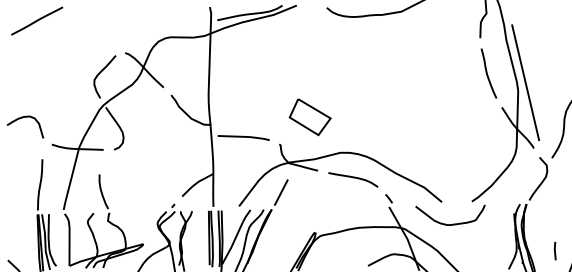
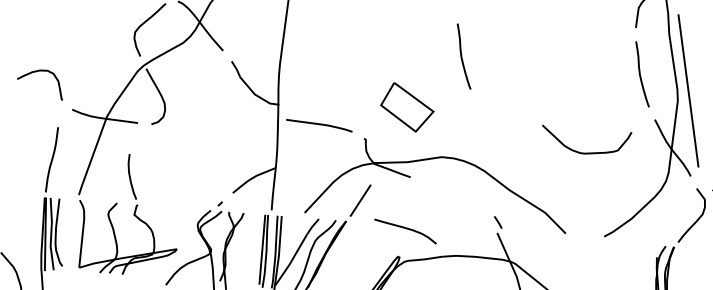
curve: (348, 73) -> (462, 56), added
curve: (353, 178) -> (405, 229), moved
curve: (452, 223) -> (587, 151), moved

